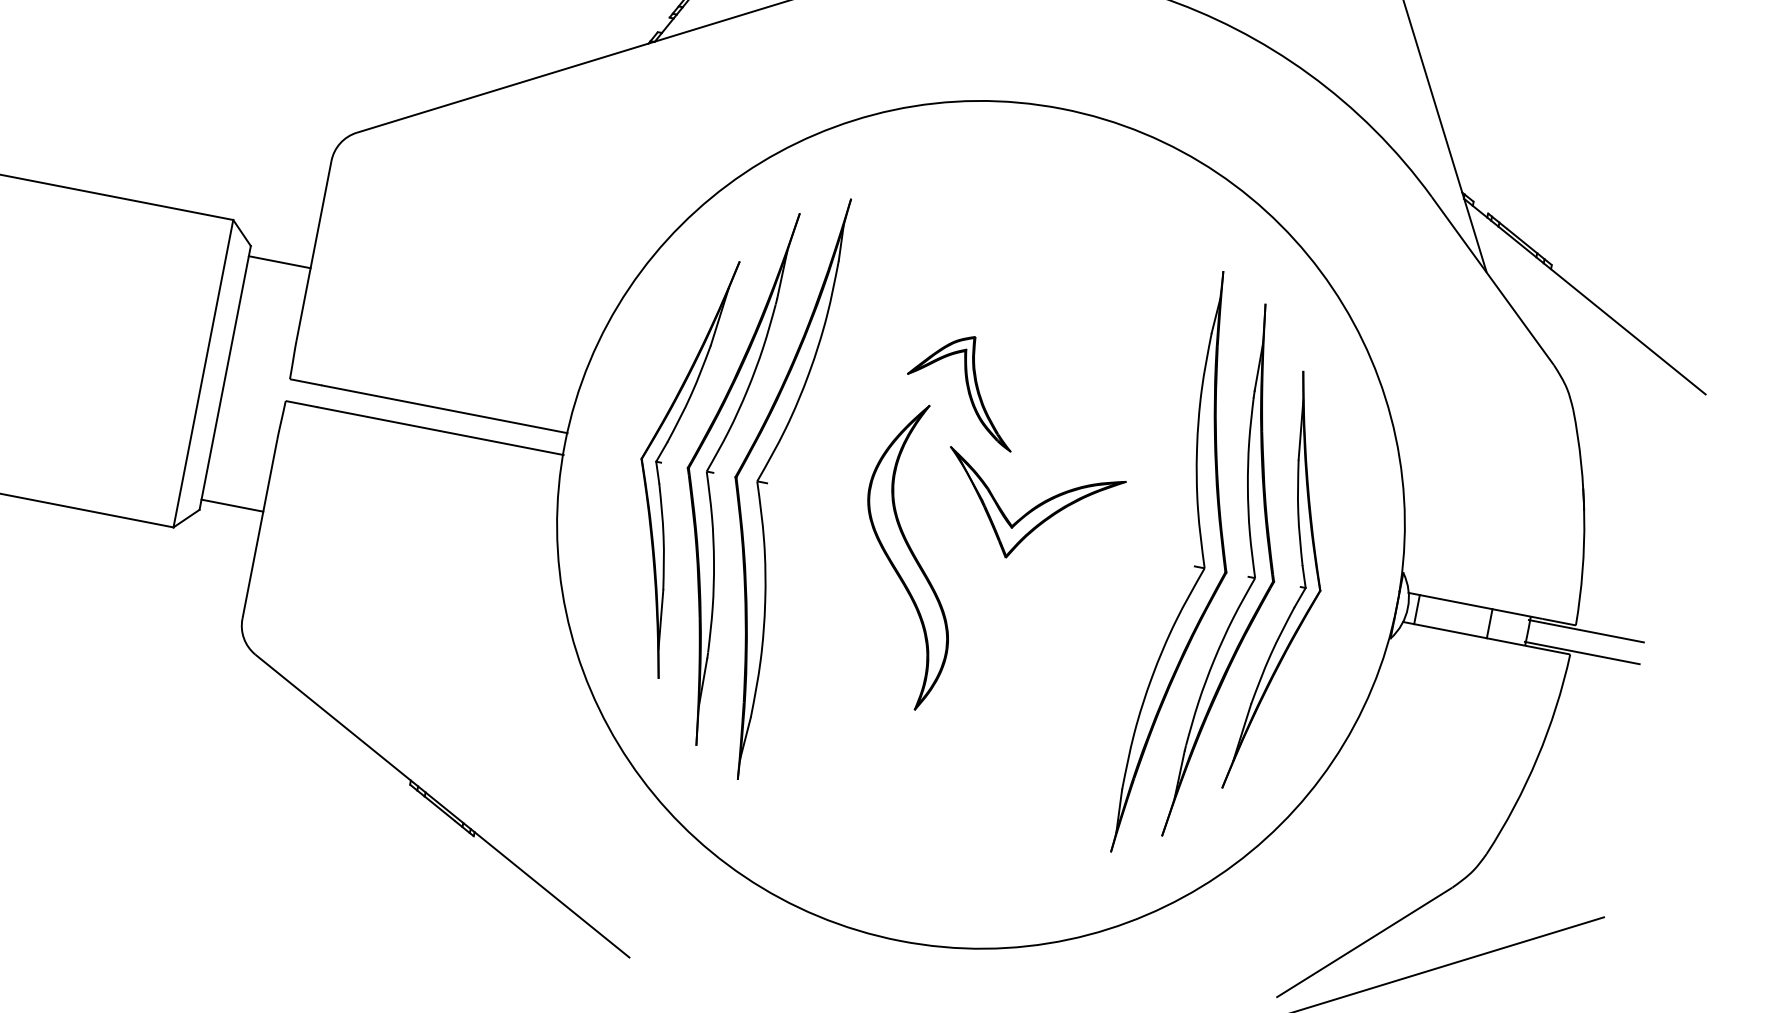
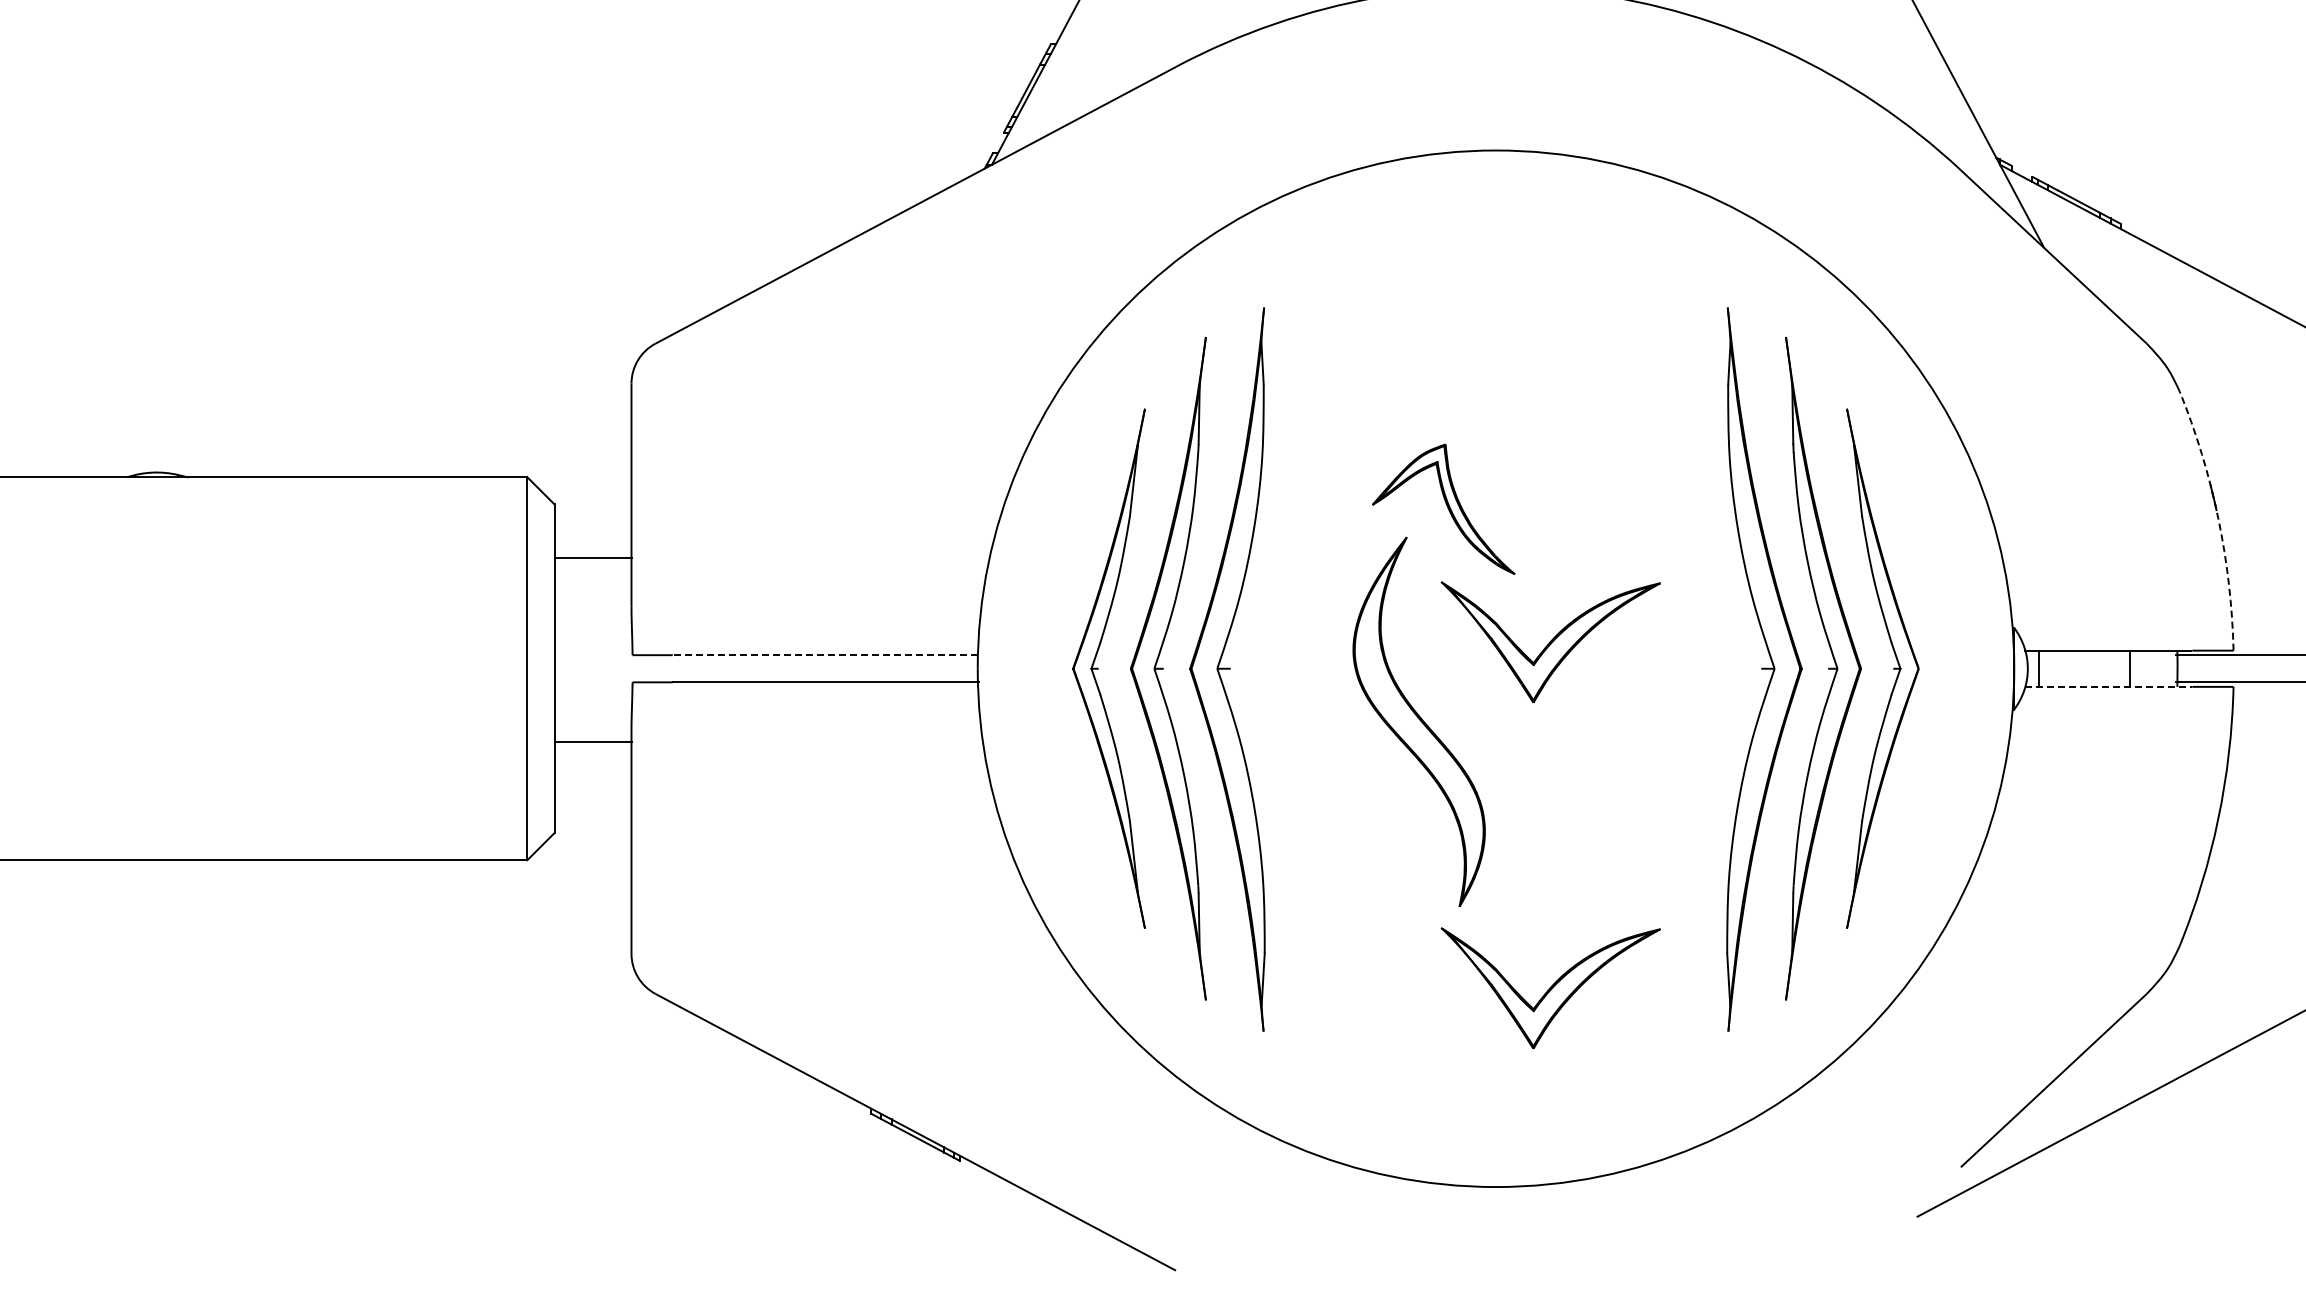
line: (279, 262) -> (592, 558), moved
line: (444, 409) -> (825, 655), solid -> dashed
line: (231, 505) -> (592, 742), moved
arc: (1584, 516) -> (2218, 518), solid -> dashed
line: (1470, 634) -> (2109, 686), solid -> dashed
part: (974, 789) -> (1550, 987), added

